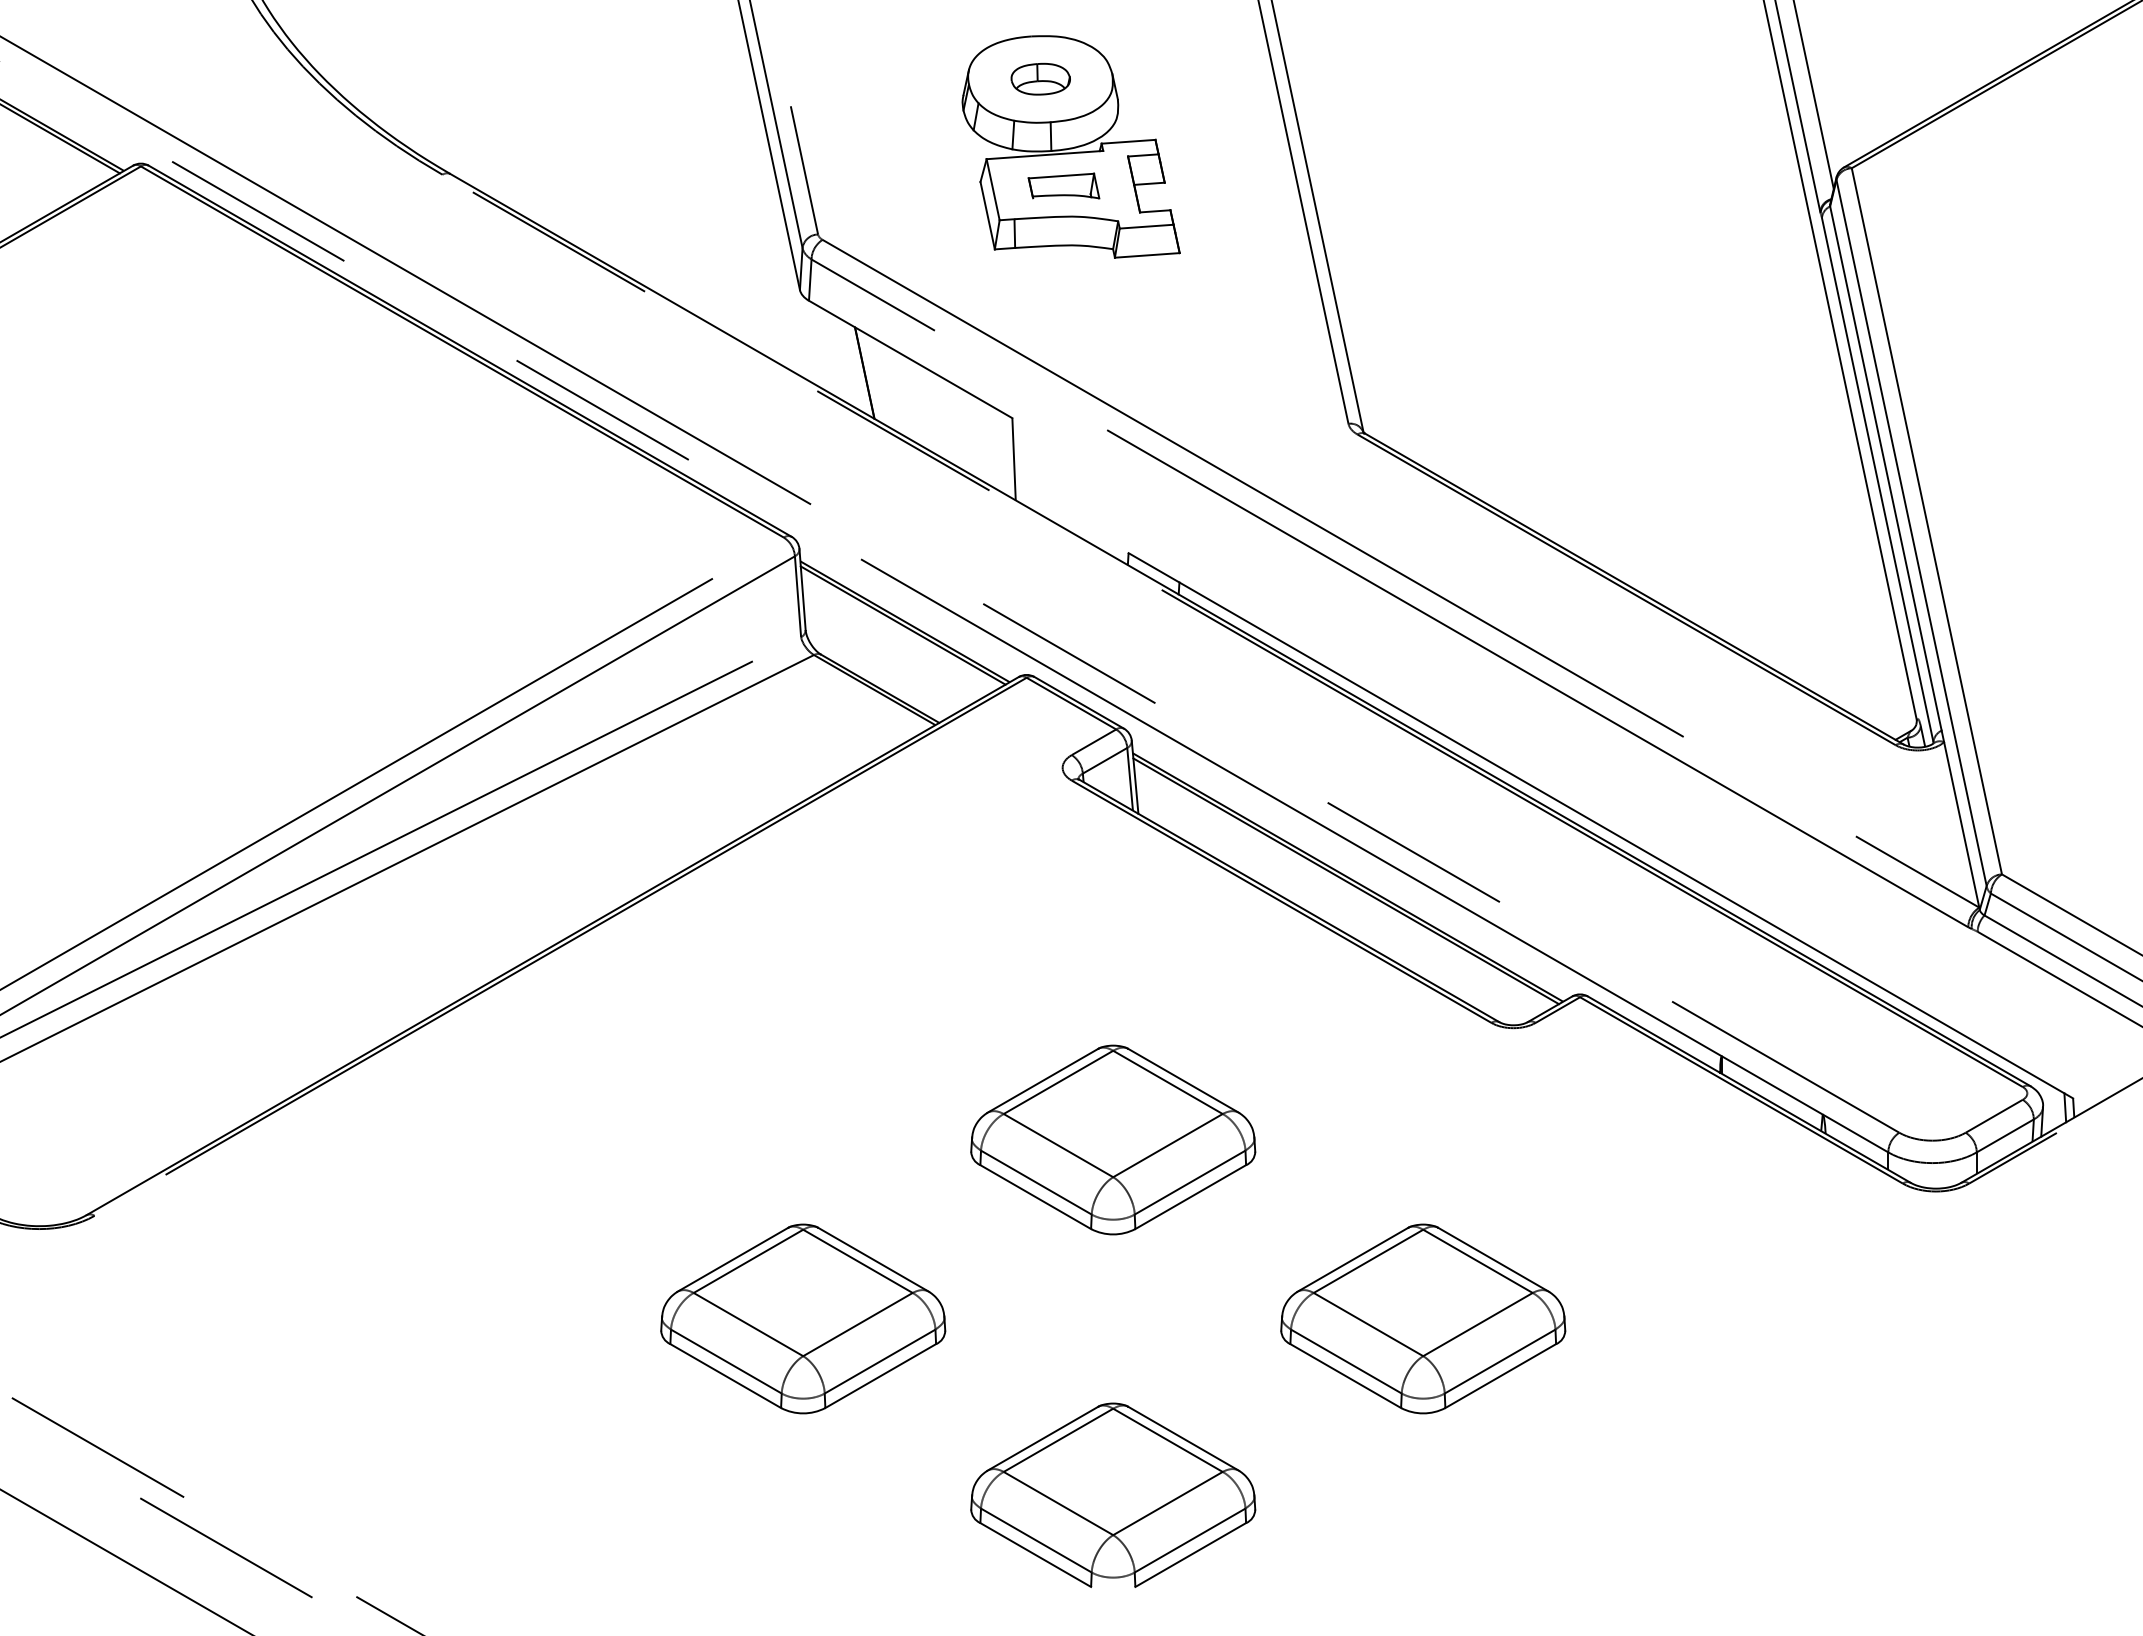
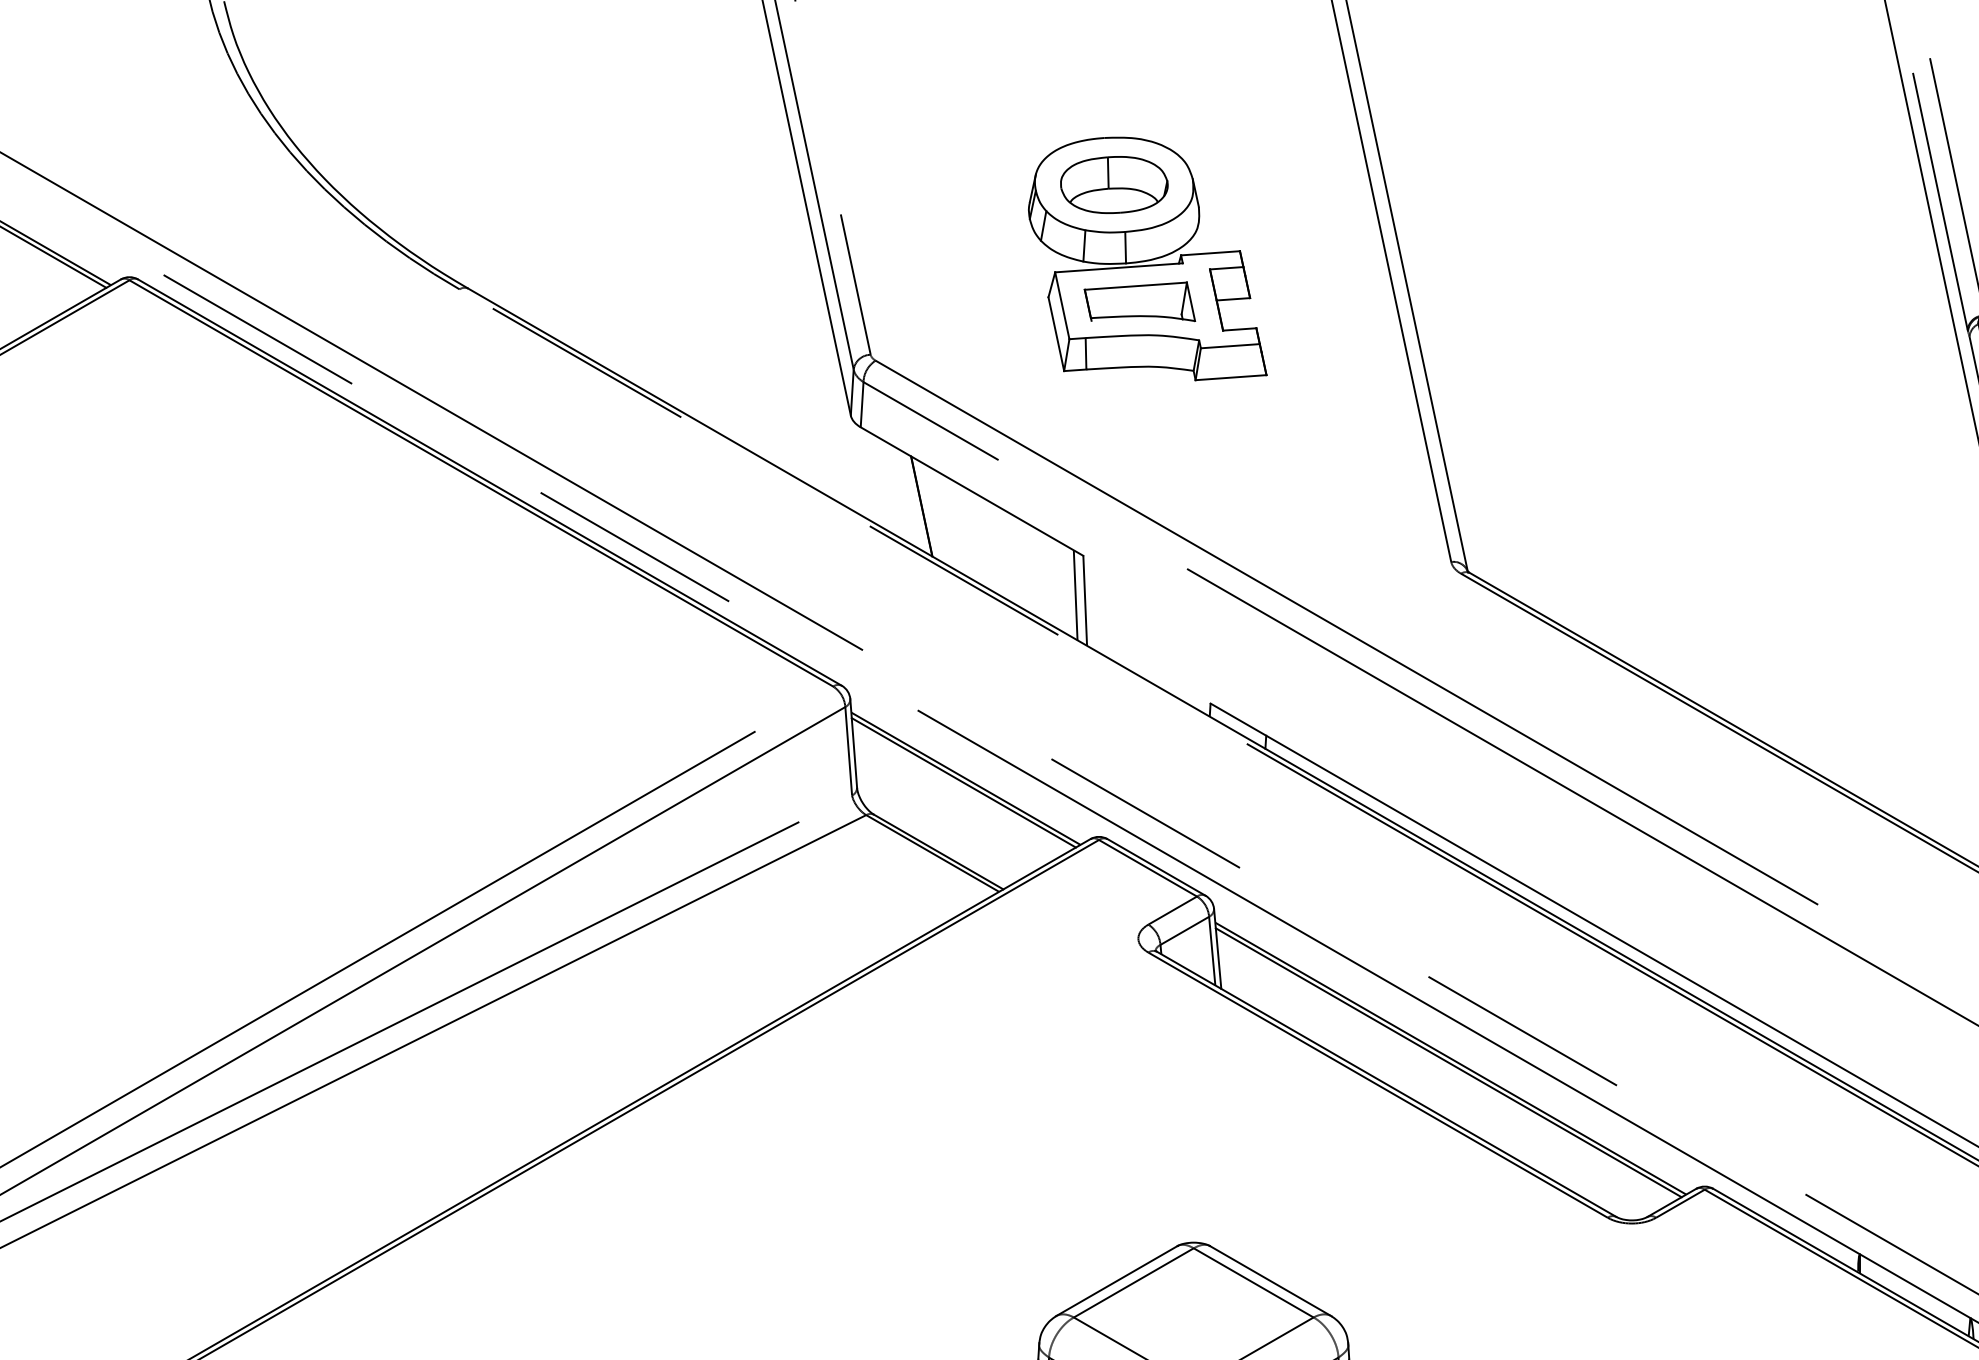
part: (1040, 78) -> (1114, 184), size x1.67
part: (1063, 185) -> (1139, 301), size x1.43
line: (1005, 454) -> (1075, 595), added

